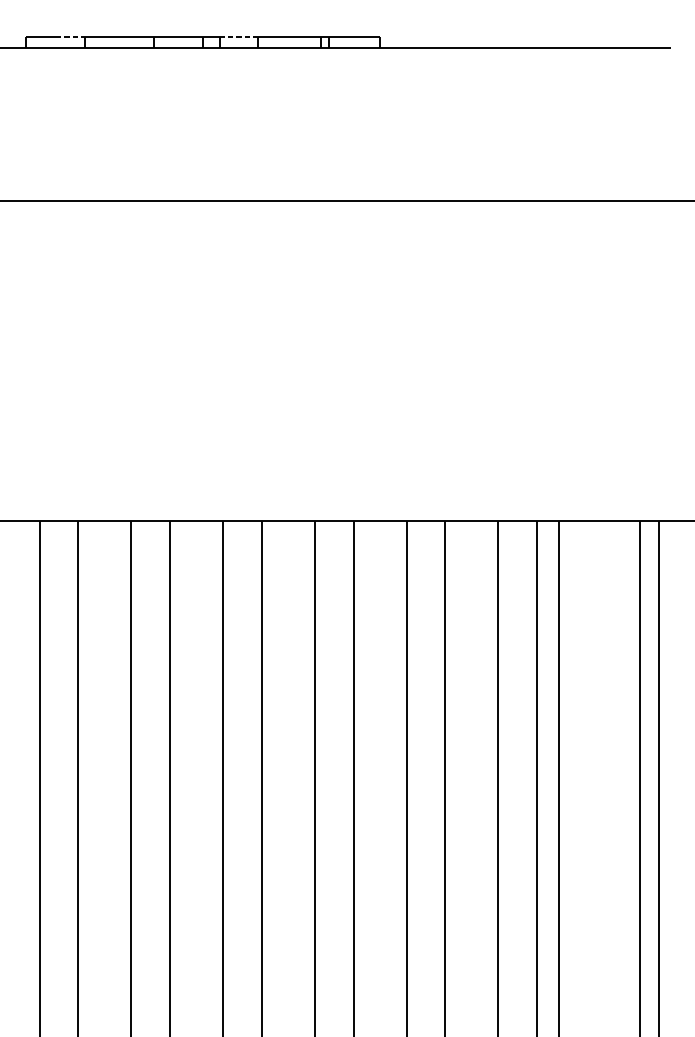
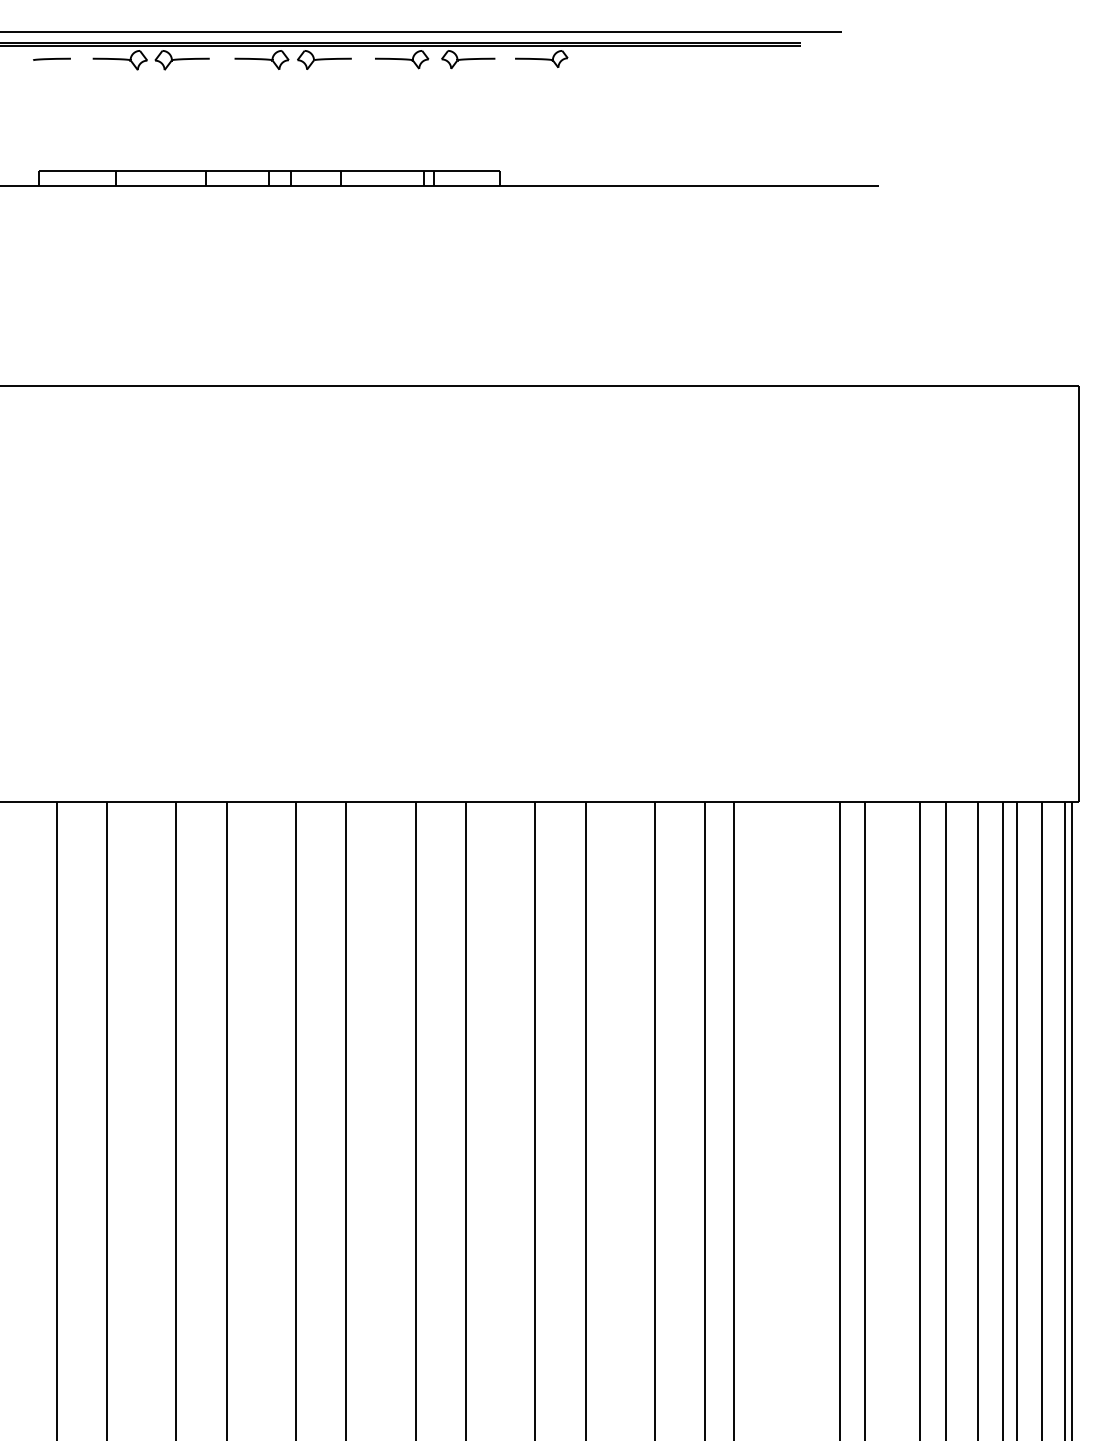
line: (71, 36) -> (97, 171), dashed -> solid
line: (239, 36) -> (316, 171), dashed -> solid

